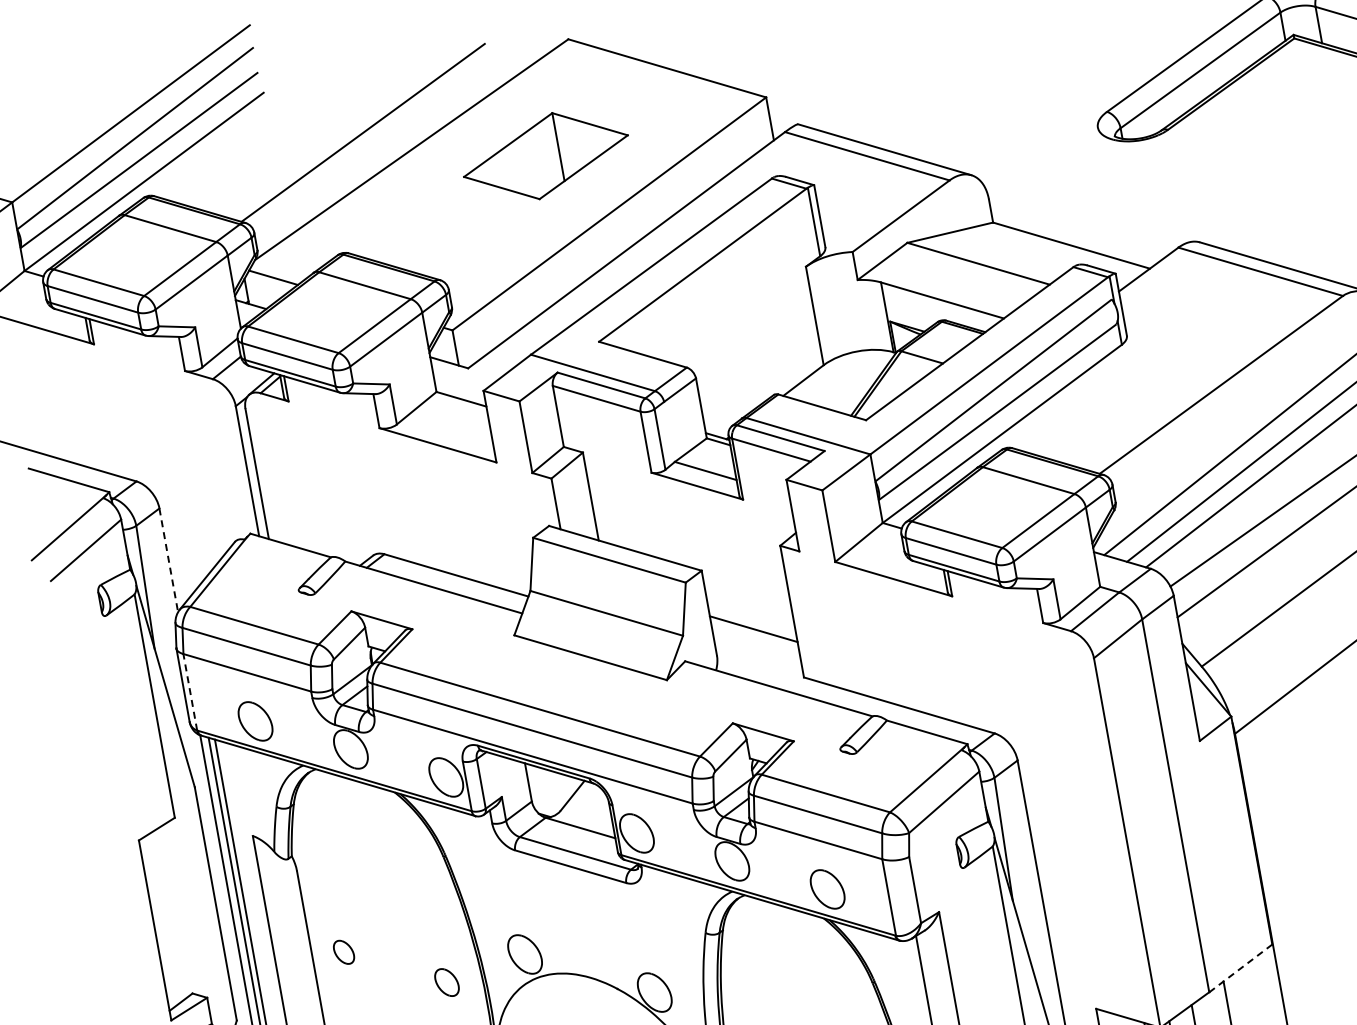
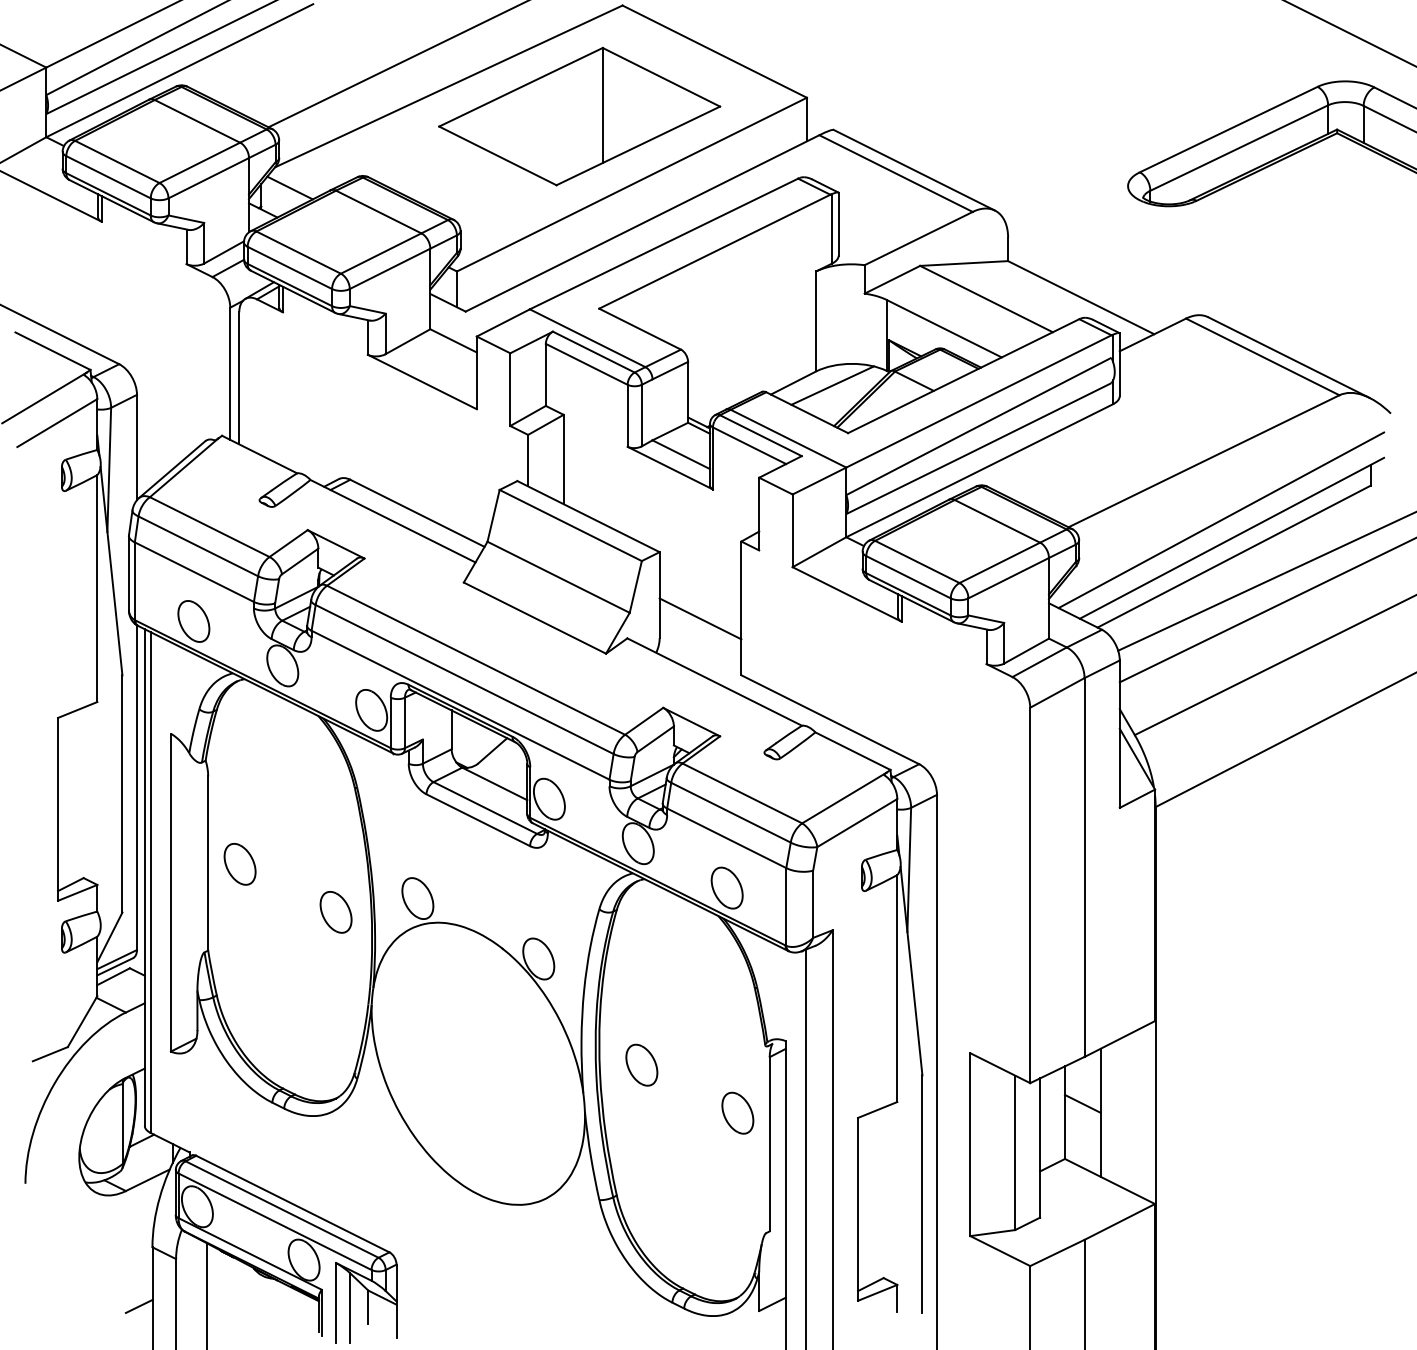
part: (545, 156) -> (579, 116), size x1.67
line: (842, 376) -> (832, 385), added
line: (168, 560) -> (136, 447), dashed -> solid
line: (190, 692) -> (134, 581), dashed -> solid
part: (343, 952) -> (239, 864), size x1.67
line: (1240, 968) -> (1119, 1039), dashed -> solid
part: (446, 982) -> (335, 912), size x1.43

